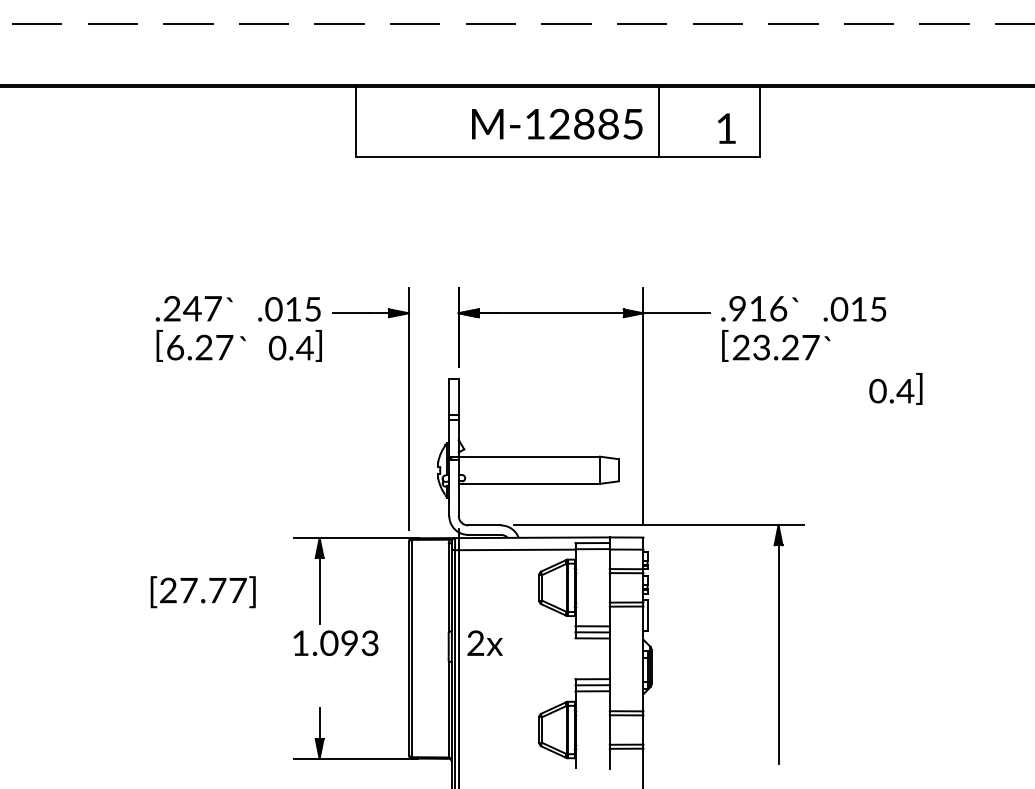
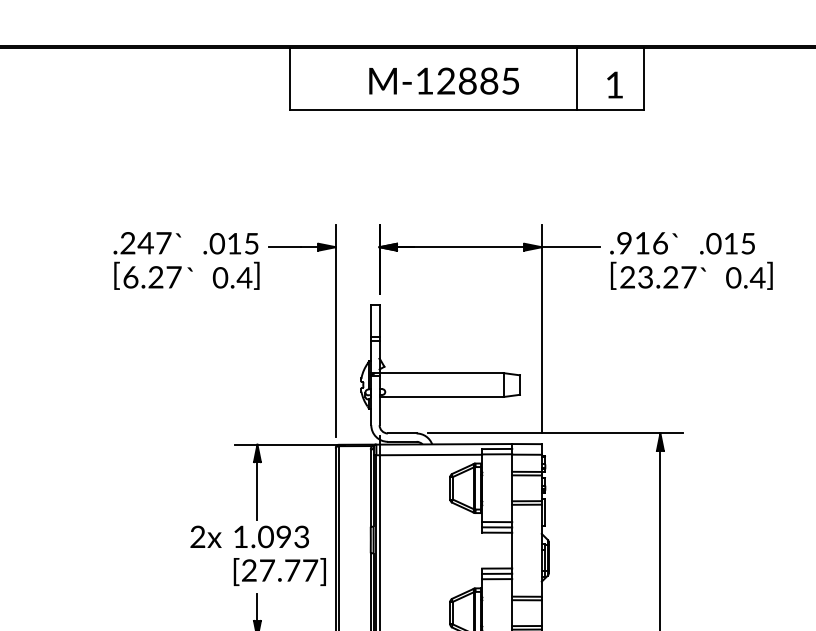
line: (658, 121) -> (576, 78), moved
text: (557, 123) -> (444, 80), moved
text: (895, 388) -> (749, 275), moved
text: (202, 592) -> (279, 572), moved
text: (484, 642) -> (205, 536), moved

